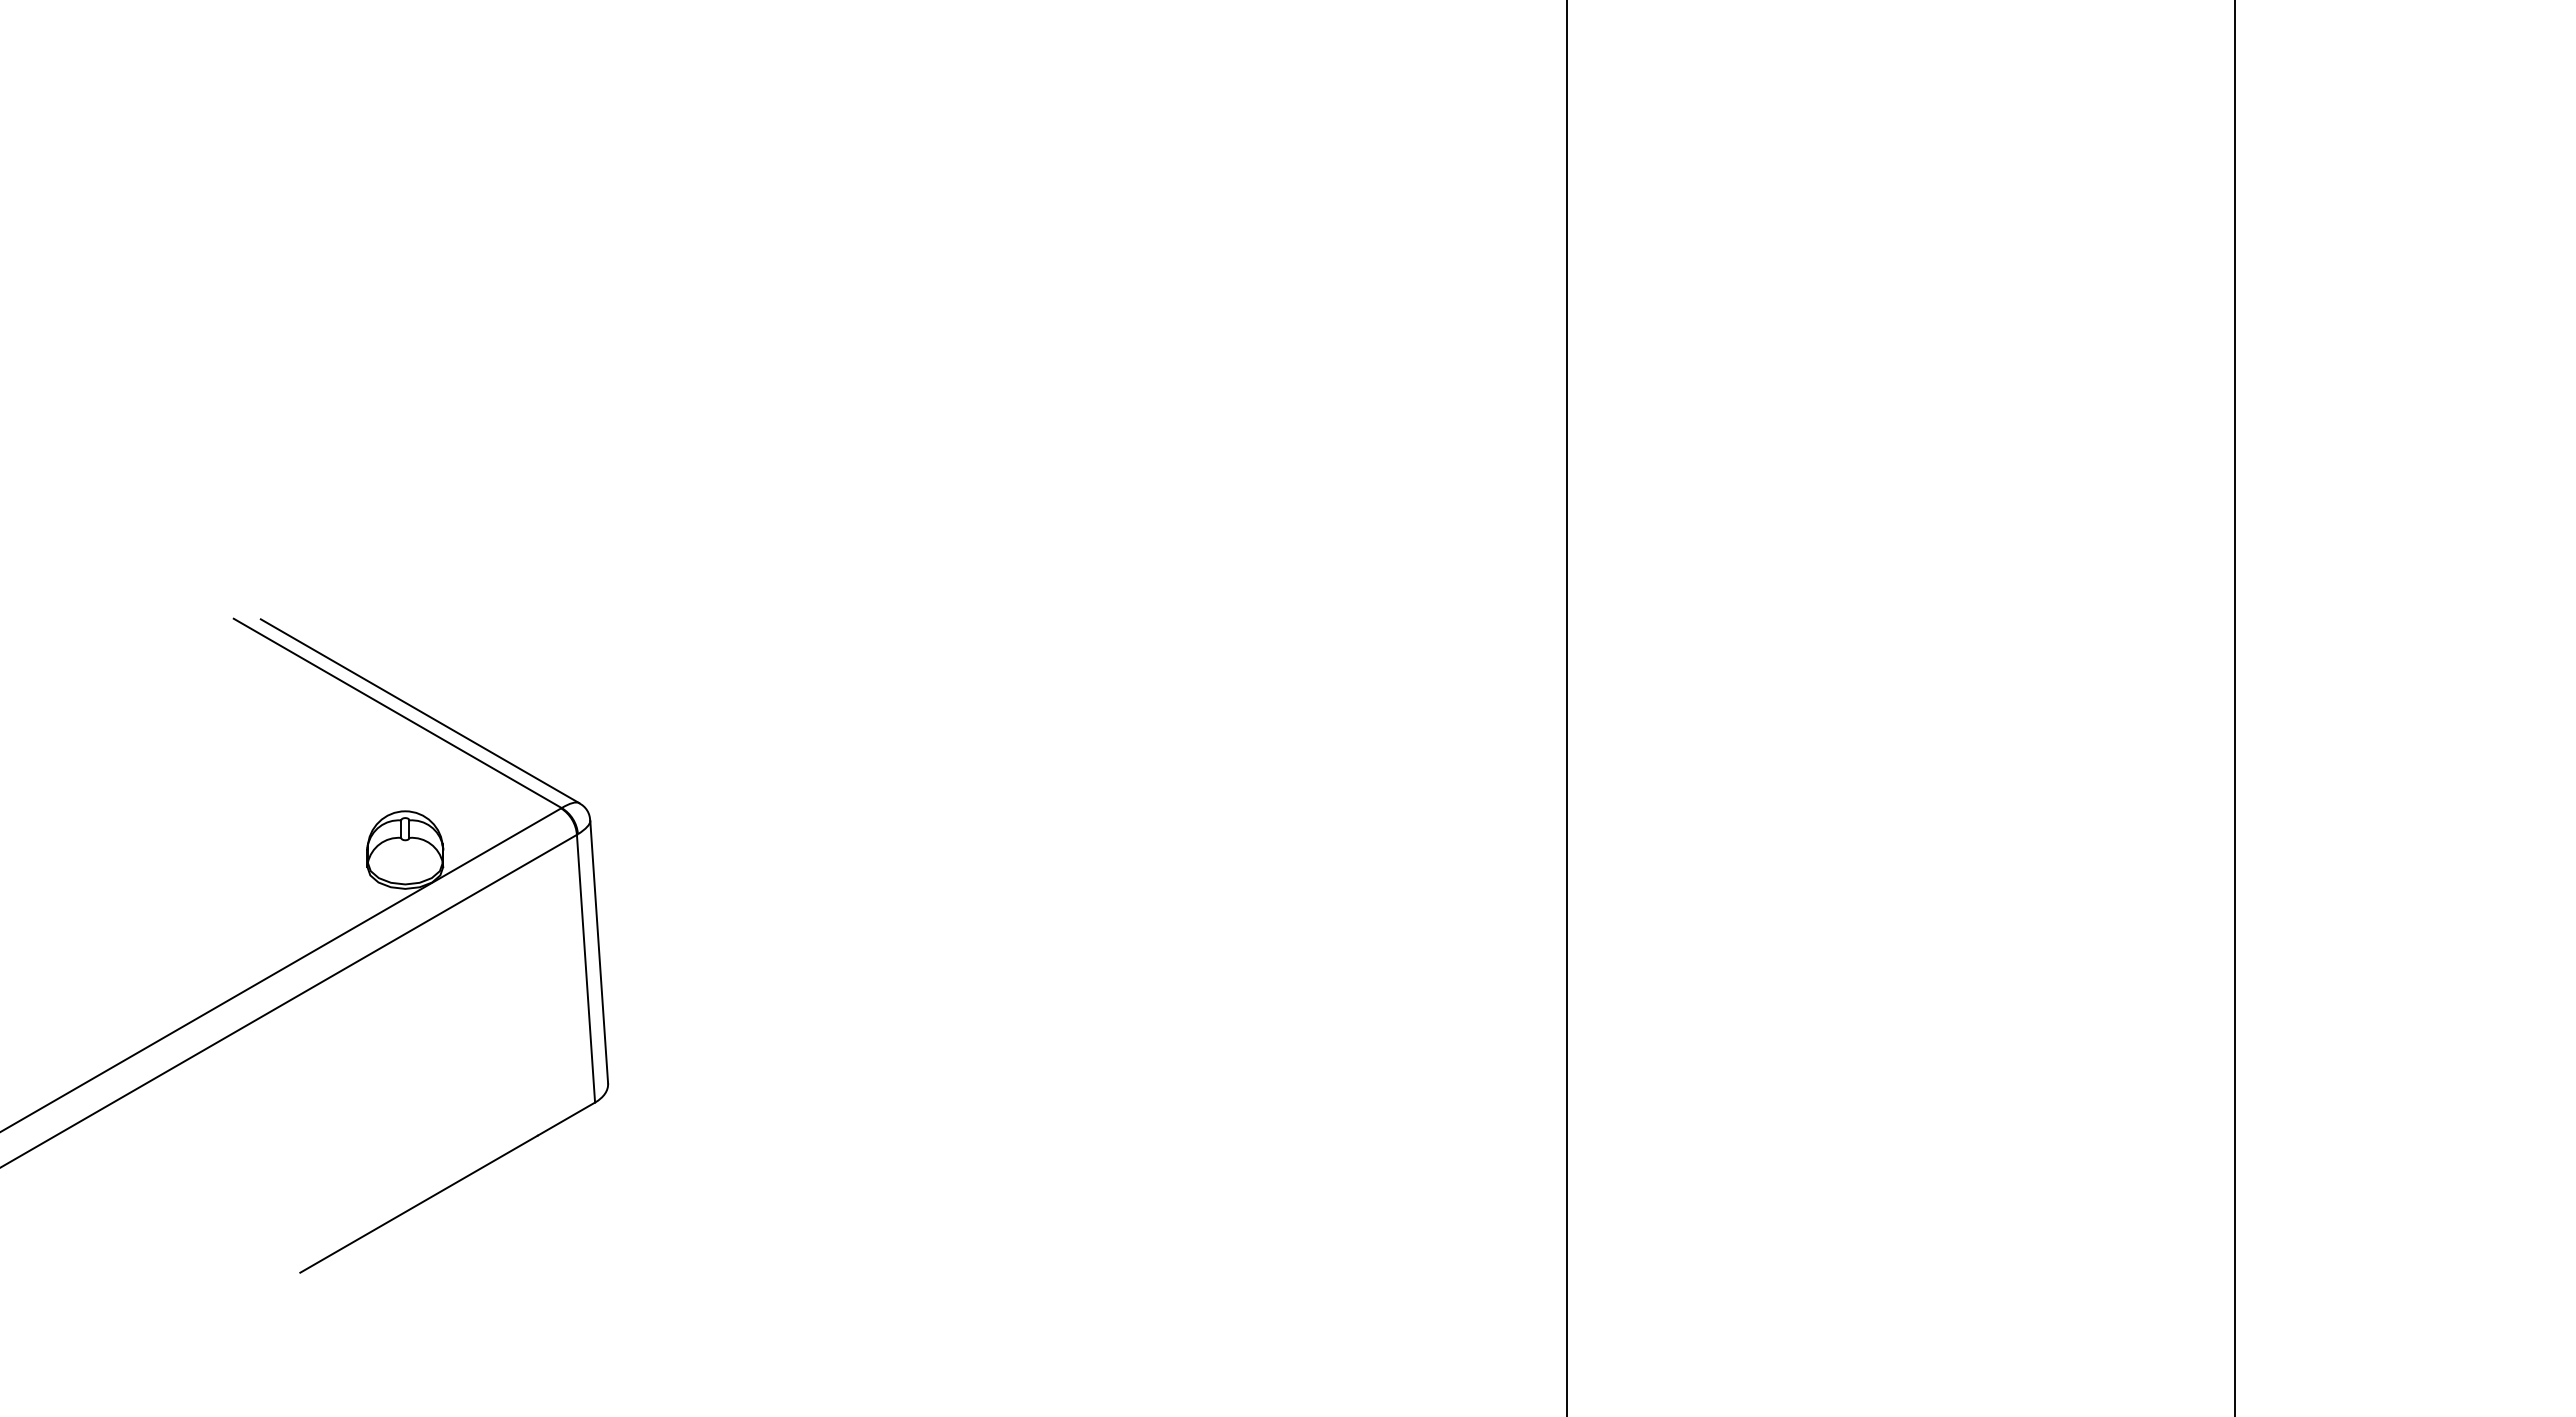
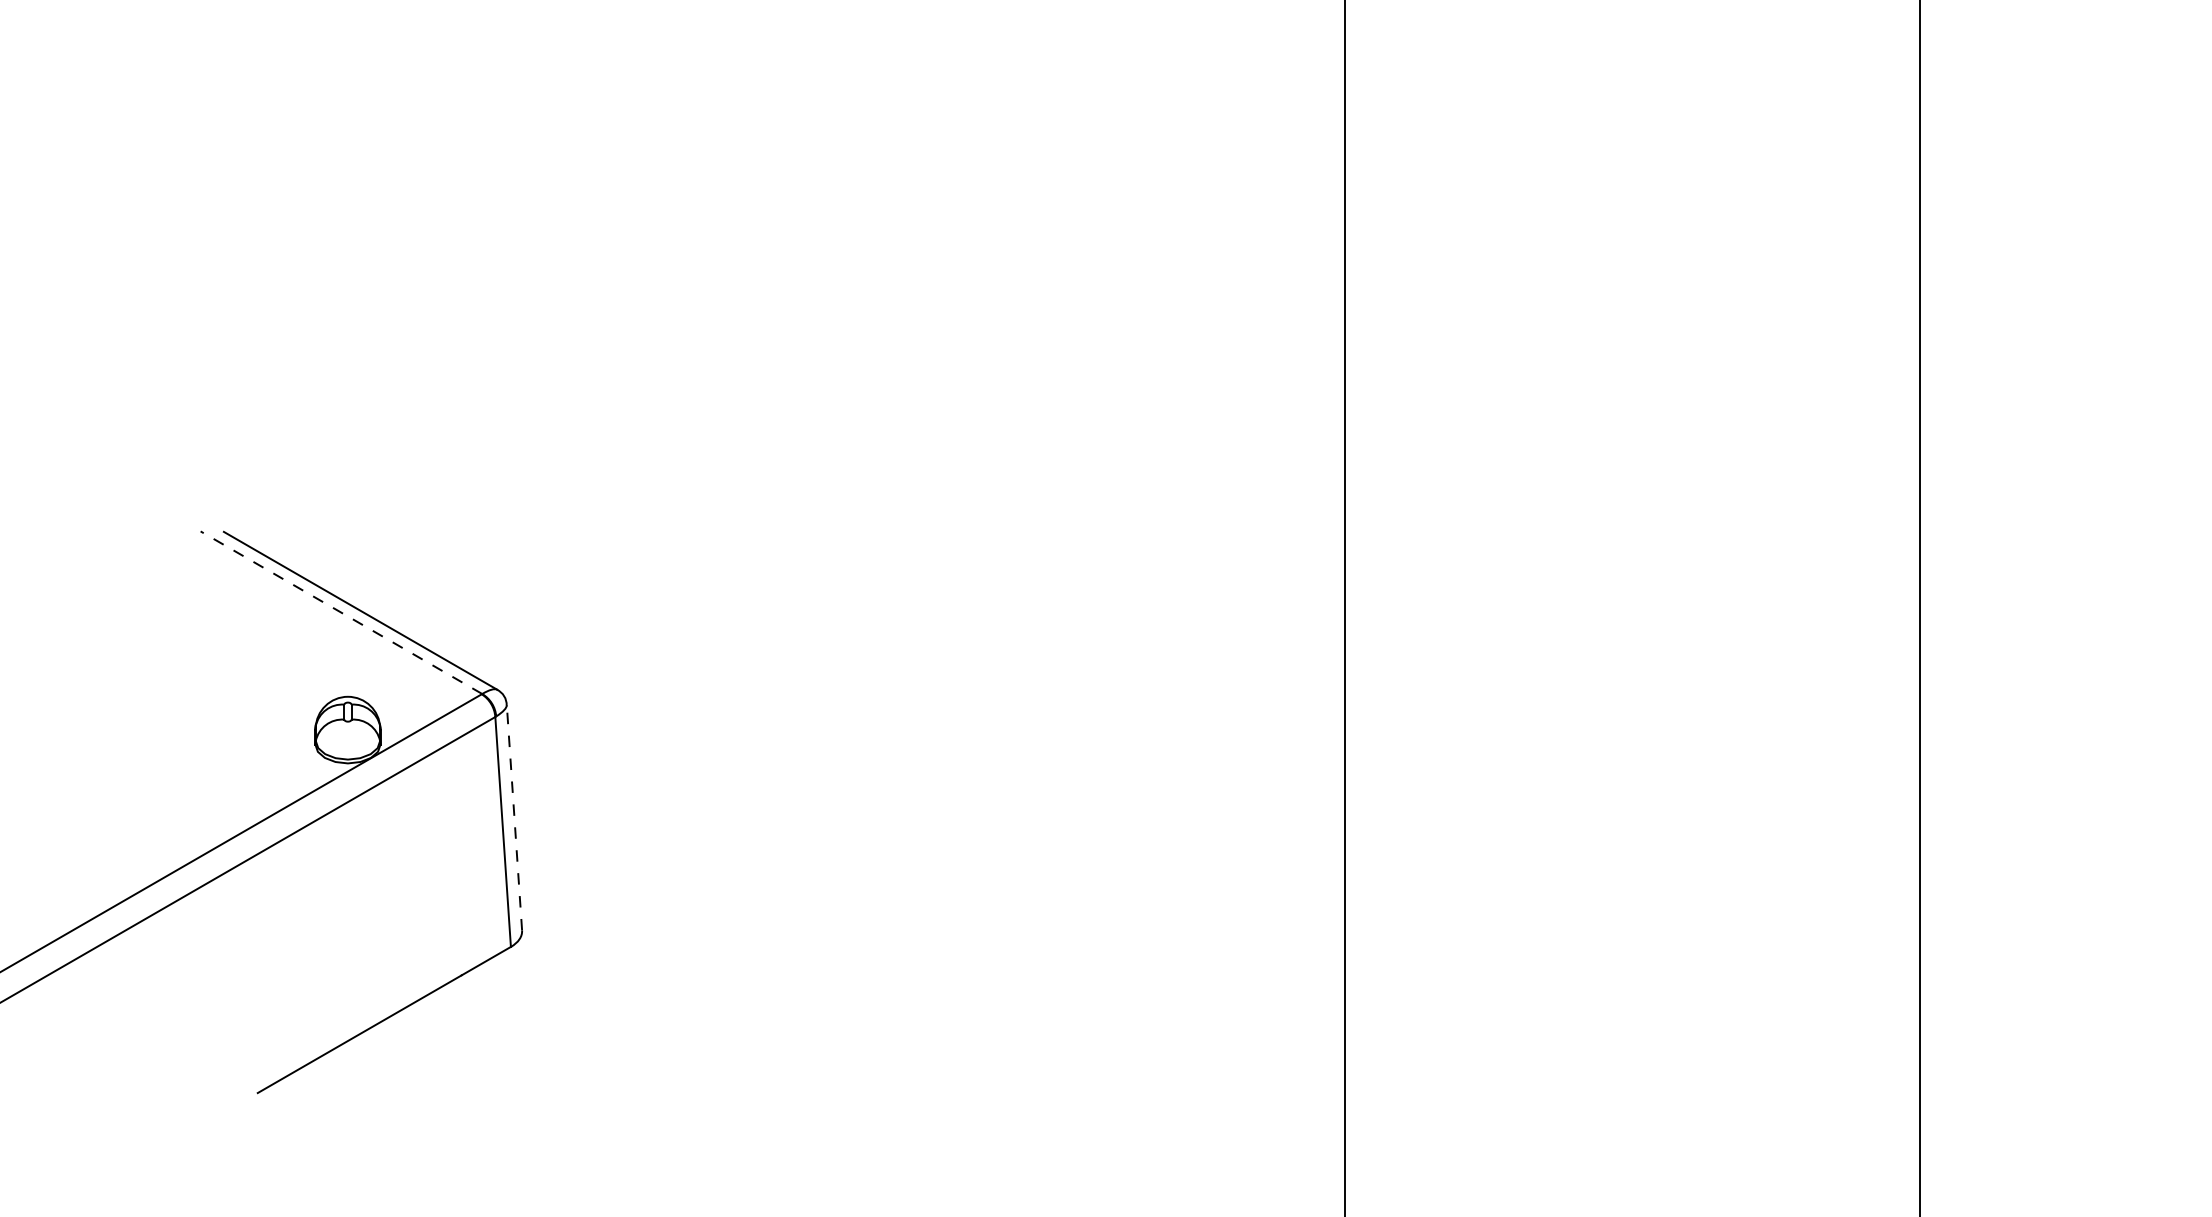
line: (397, 713) -> (341, 612), solid -> dashed
line: (599, 952) -> (514, 818), solid -> dashed

